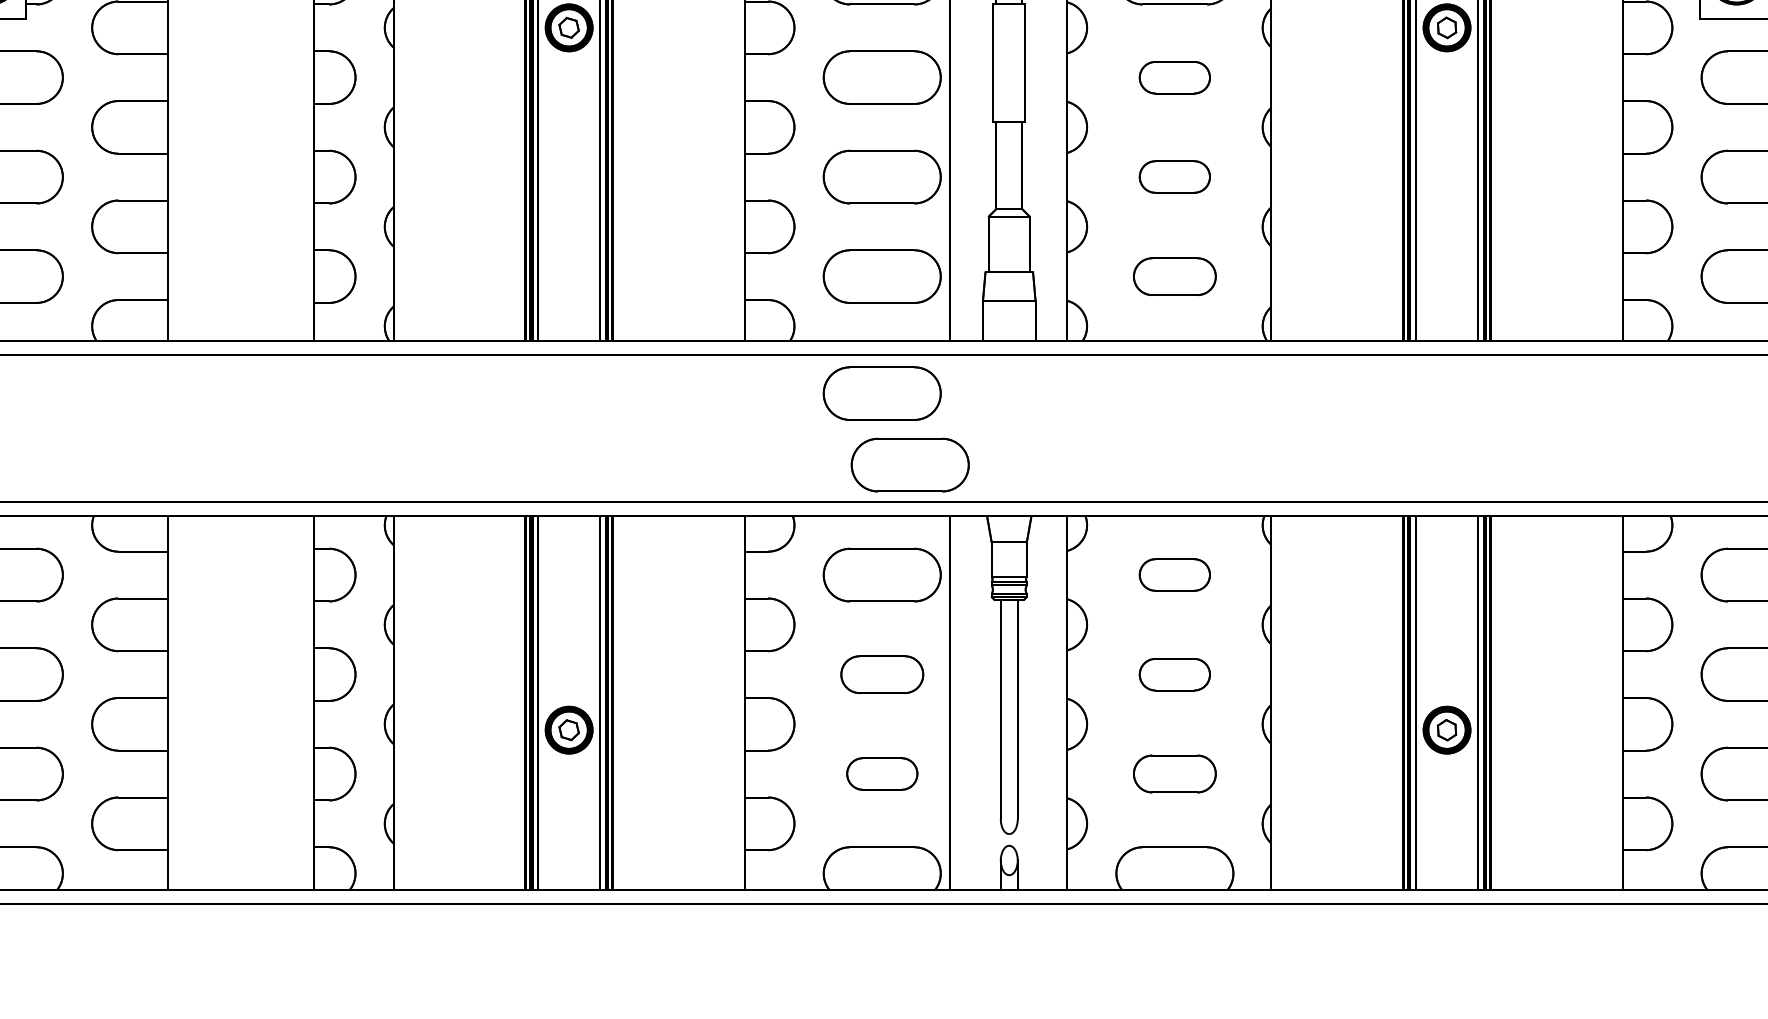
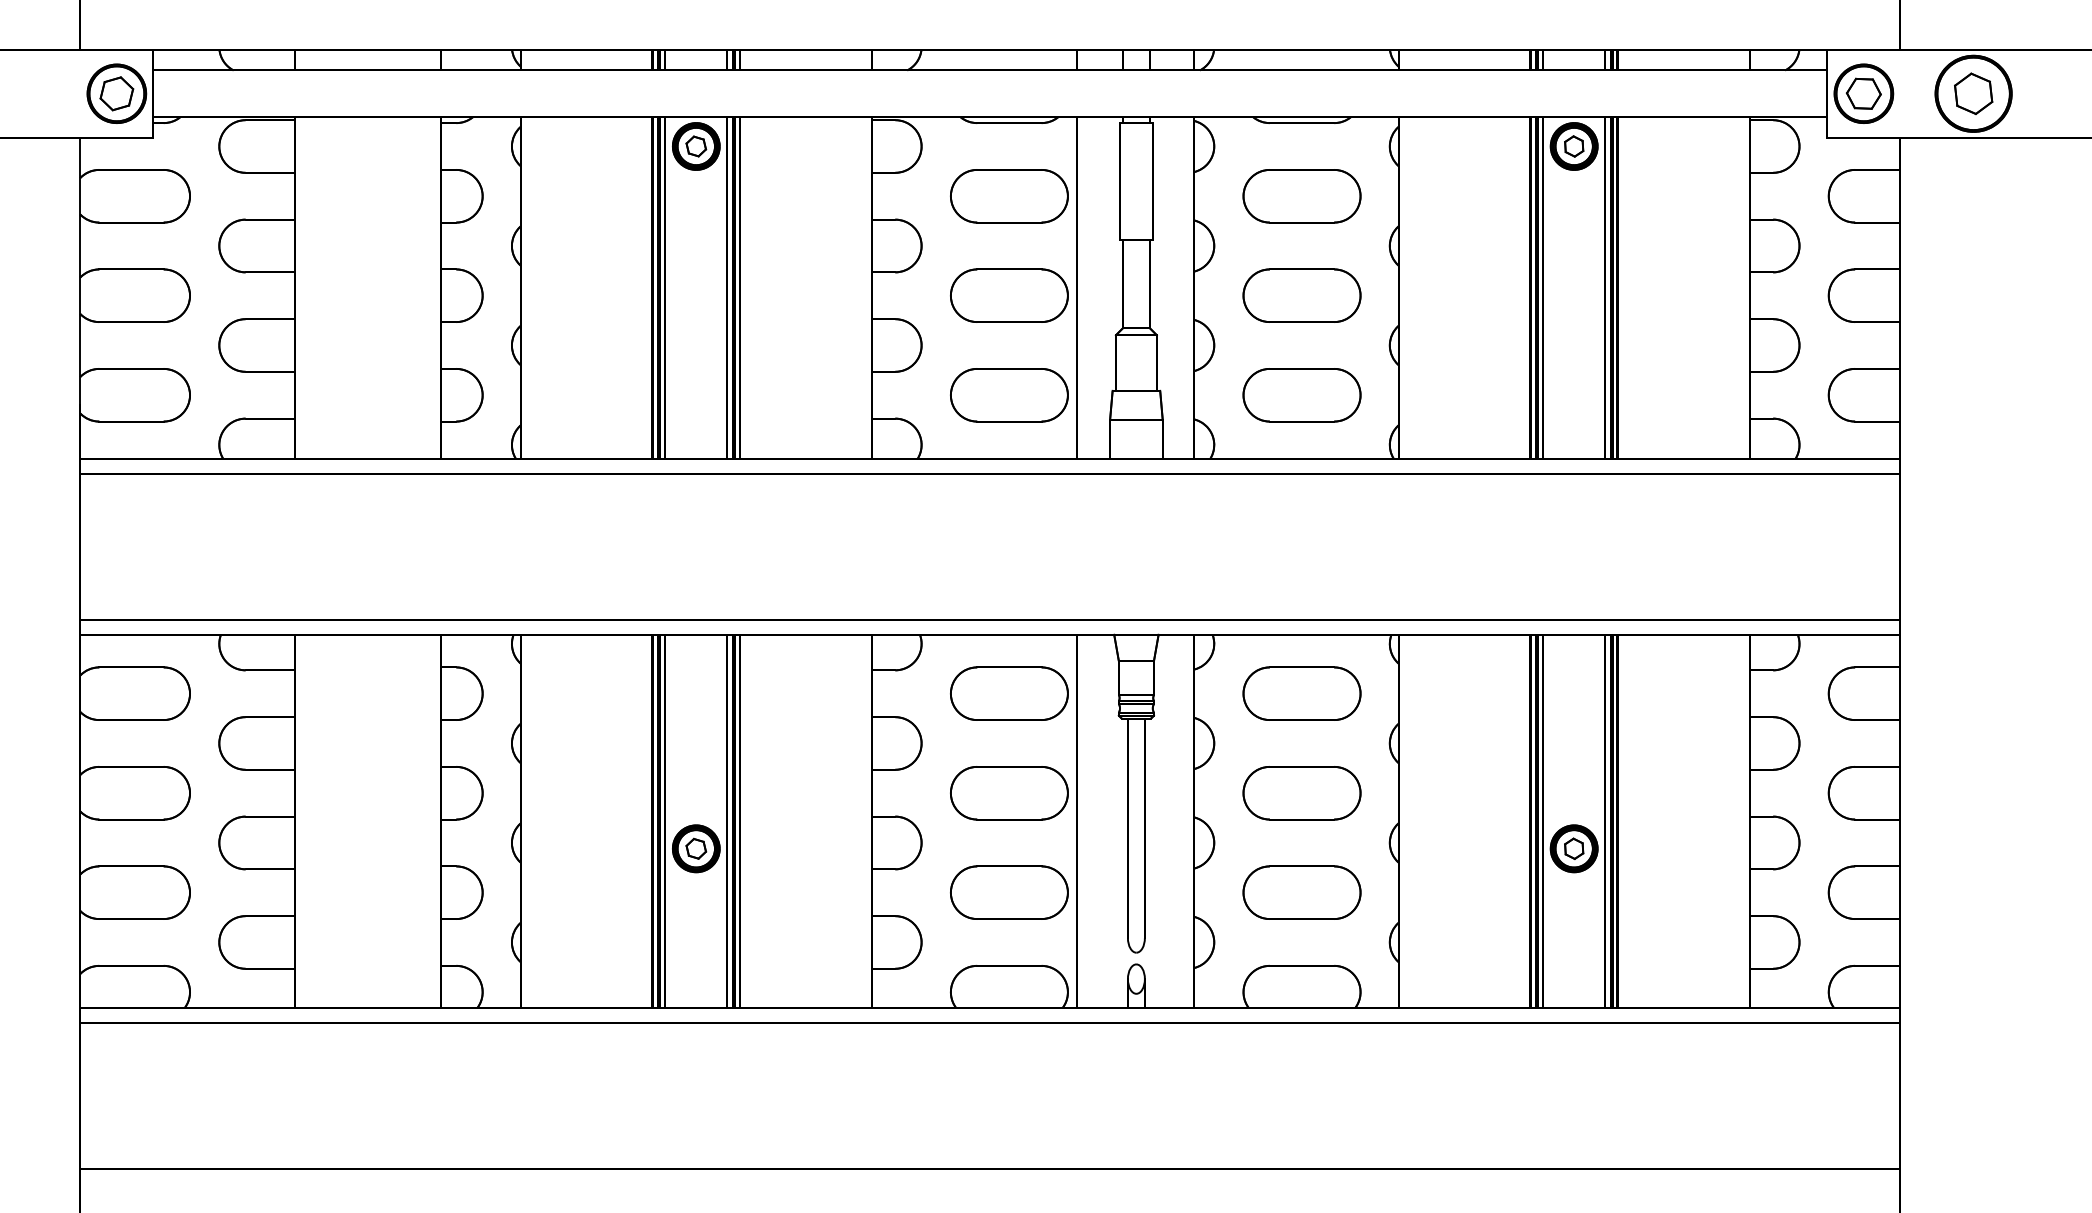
part: (1174, 77) -> (1301, 196), size x1.67
part: (1174, 176) -> (1301, 295), size x1.67
part: (1174, 276) -> (1301, 395), size x1.43
part: (882, 393) -> (1009, 512), removed
part: (910, 464) -> (1037, 583), removed
part: (1174, 574) -> (1301, 693), size x1.67
part: (882, 674) -> (1009, 793), size x1.43
part: (1174, 674) -> (1301, 793), size x1.67
part: (882, 773) -> (1009, 892), size x1.67
part: (1174, 773) -> (1301, 892), size x1.43

